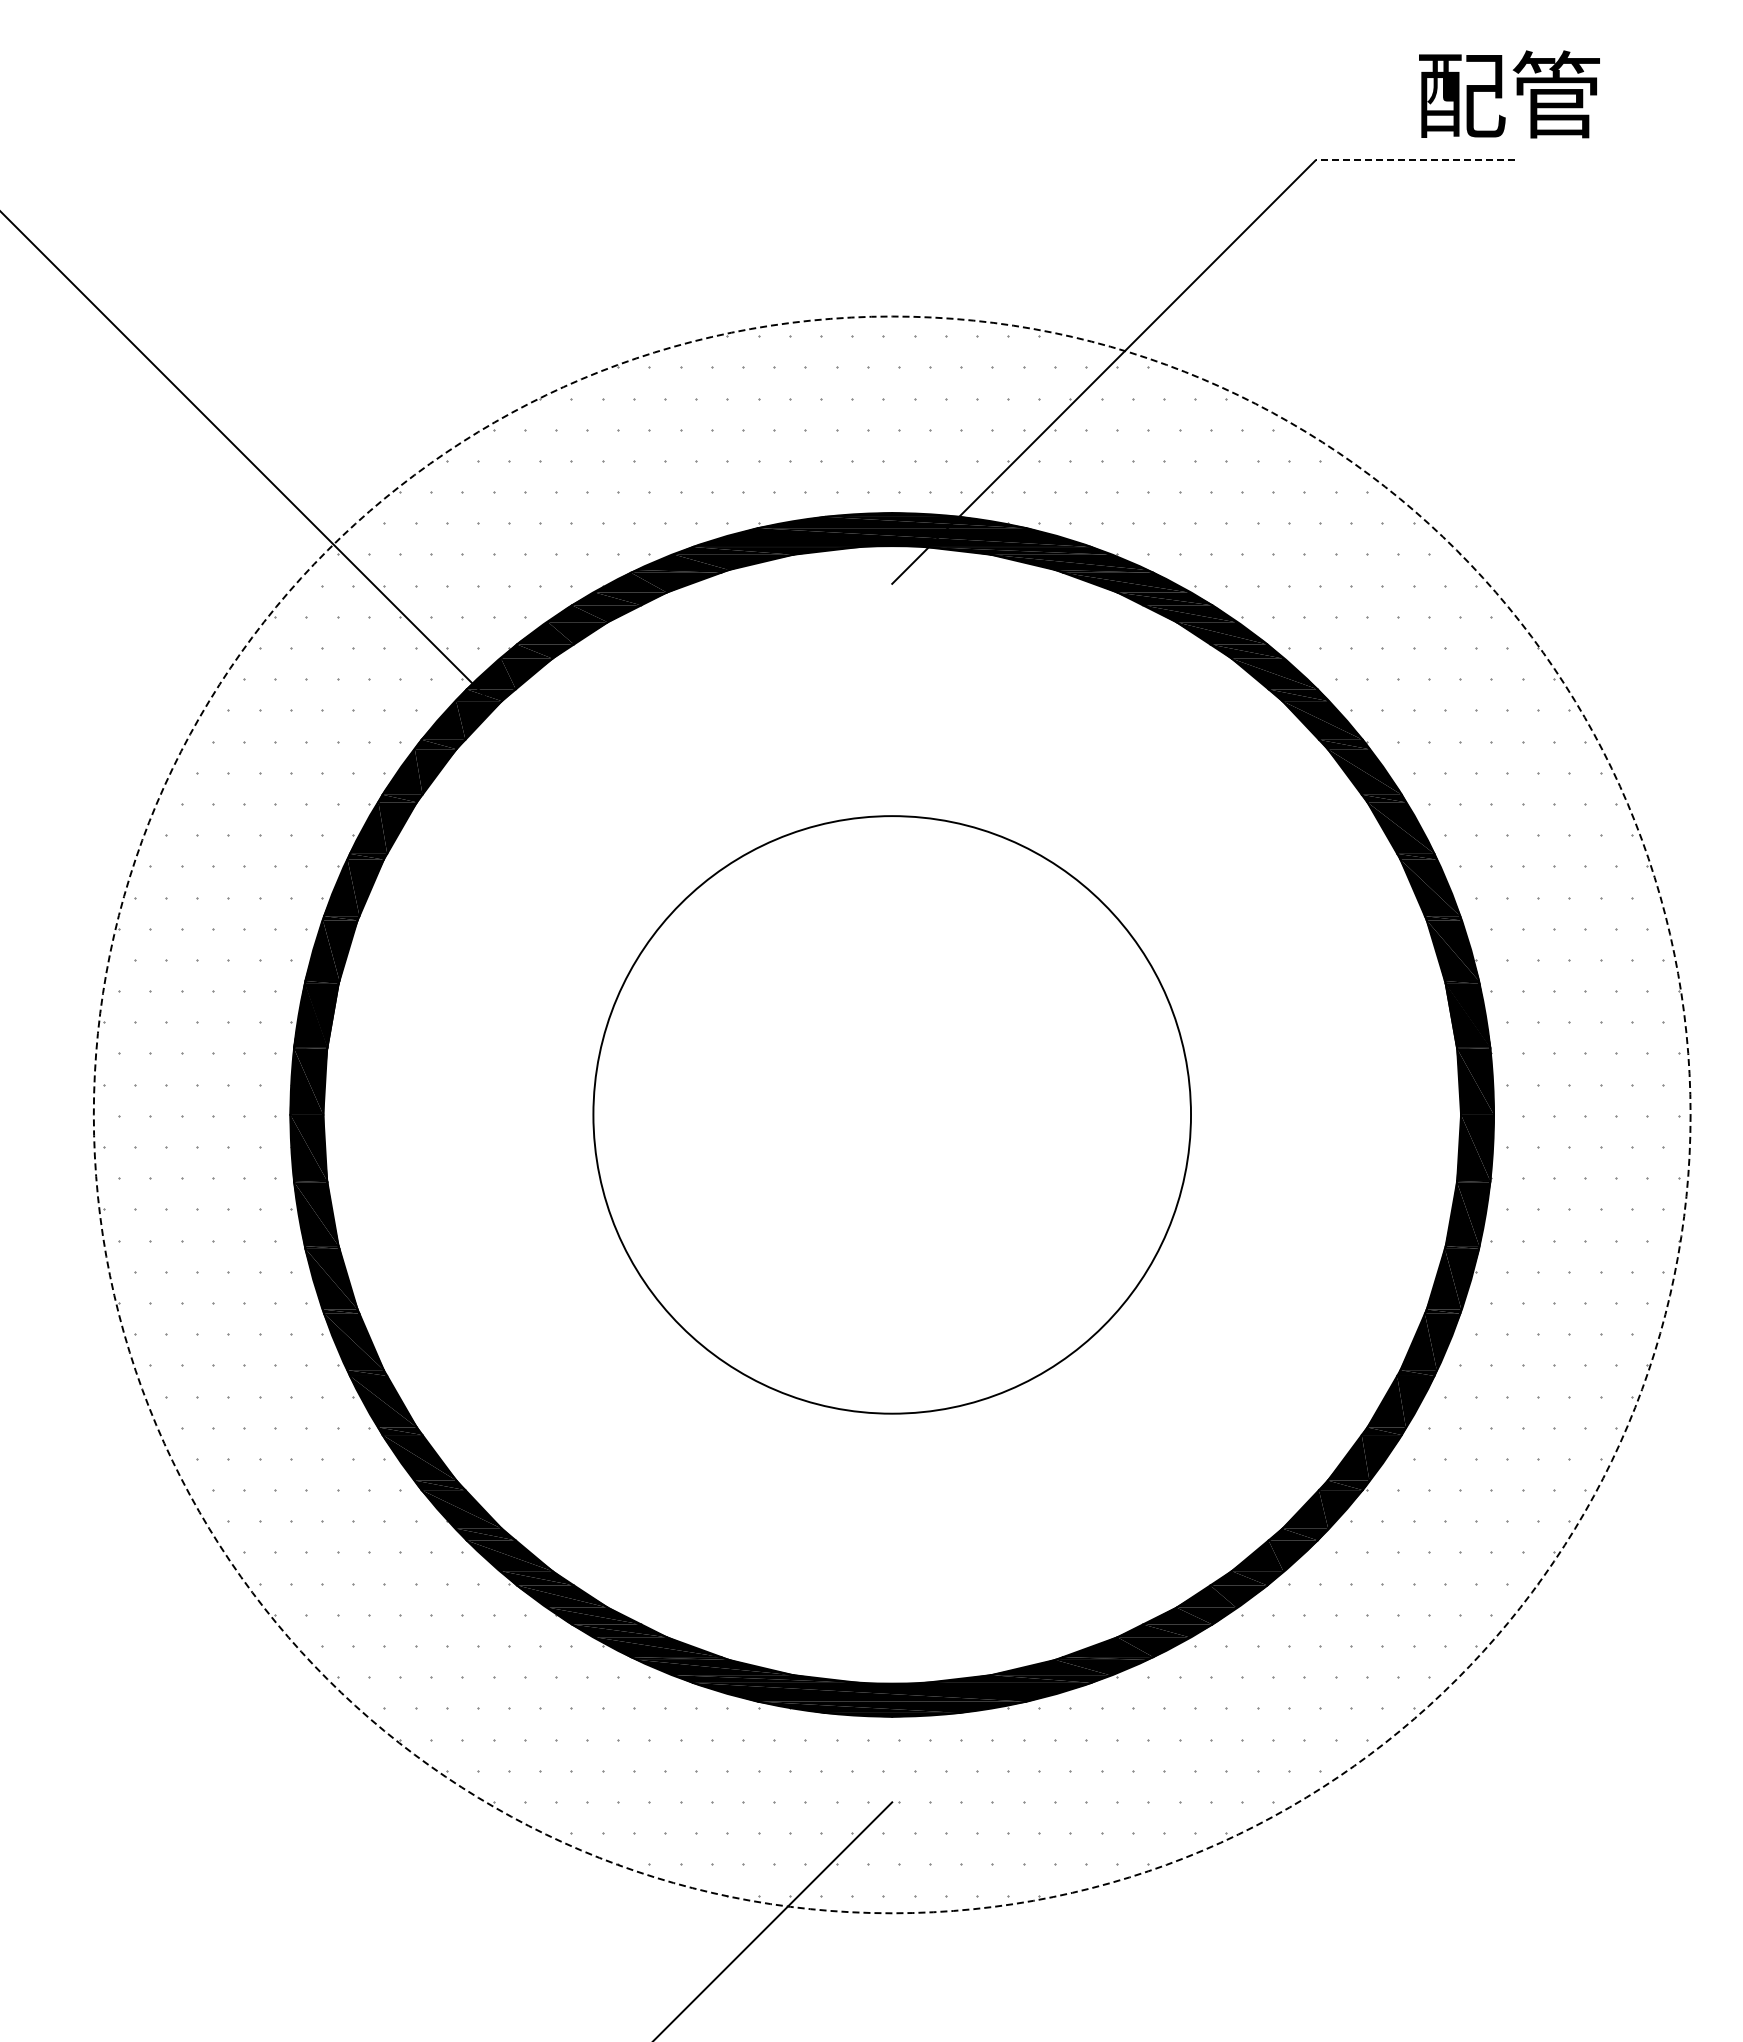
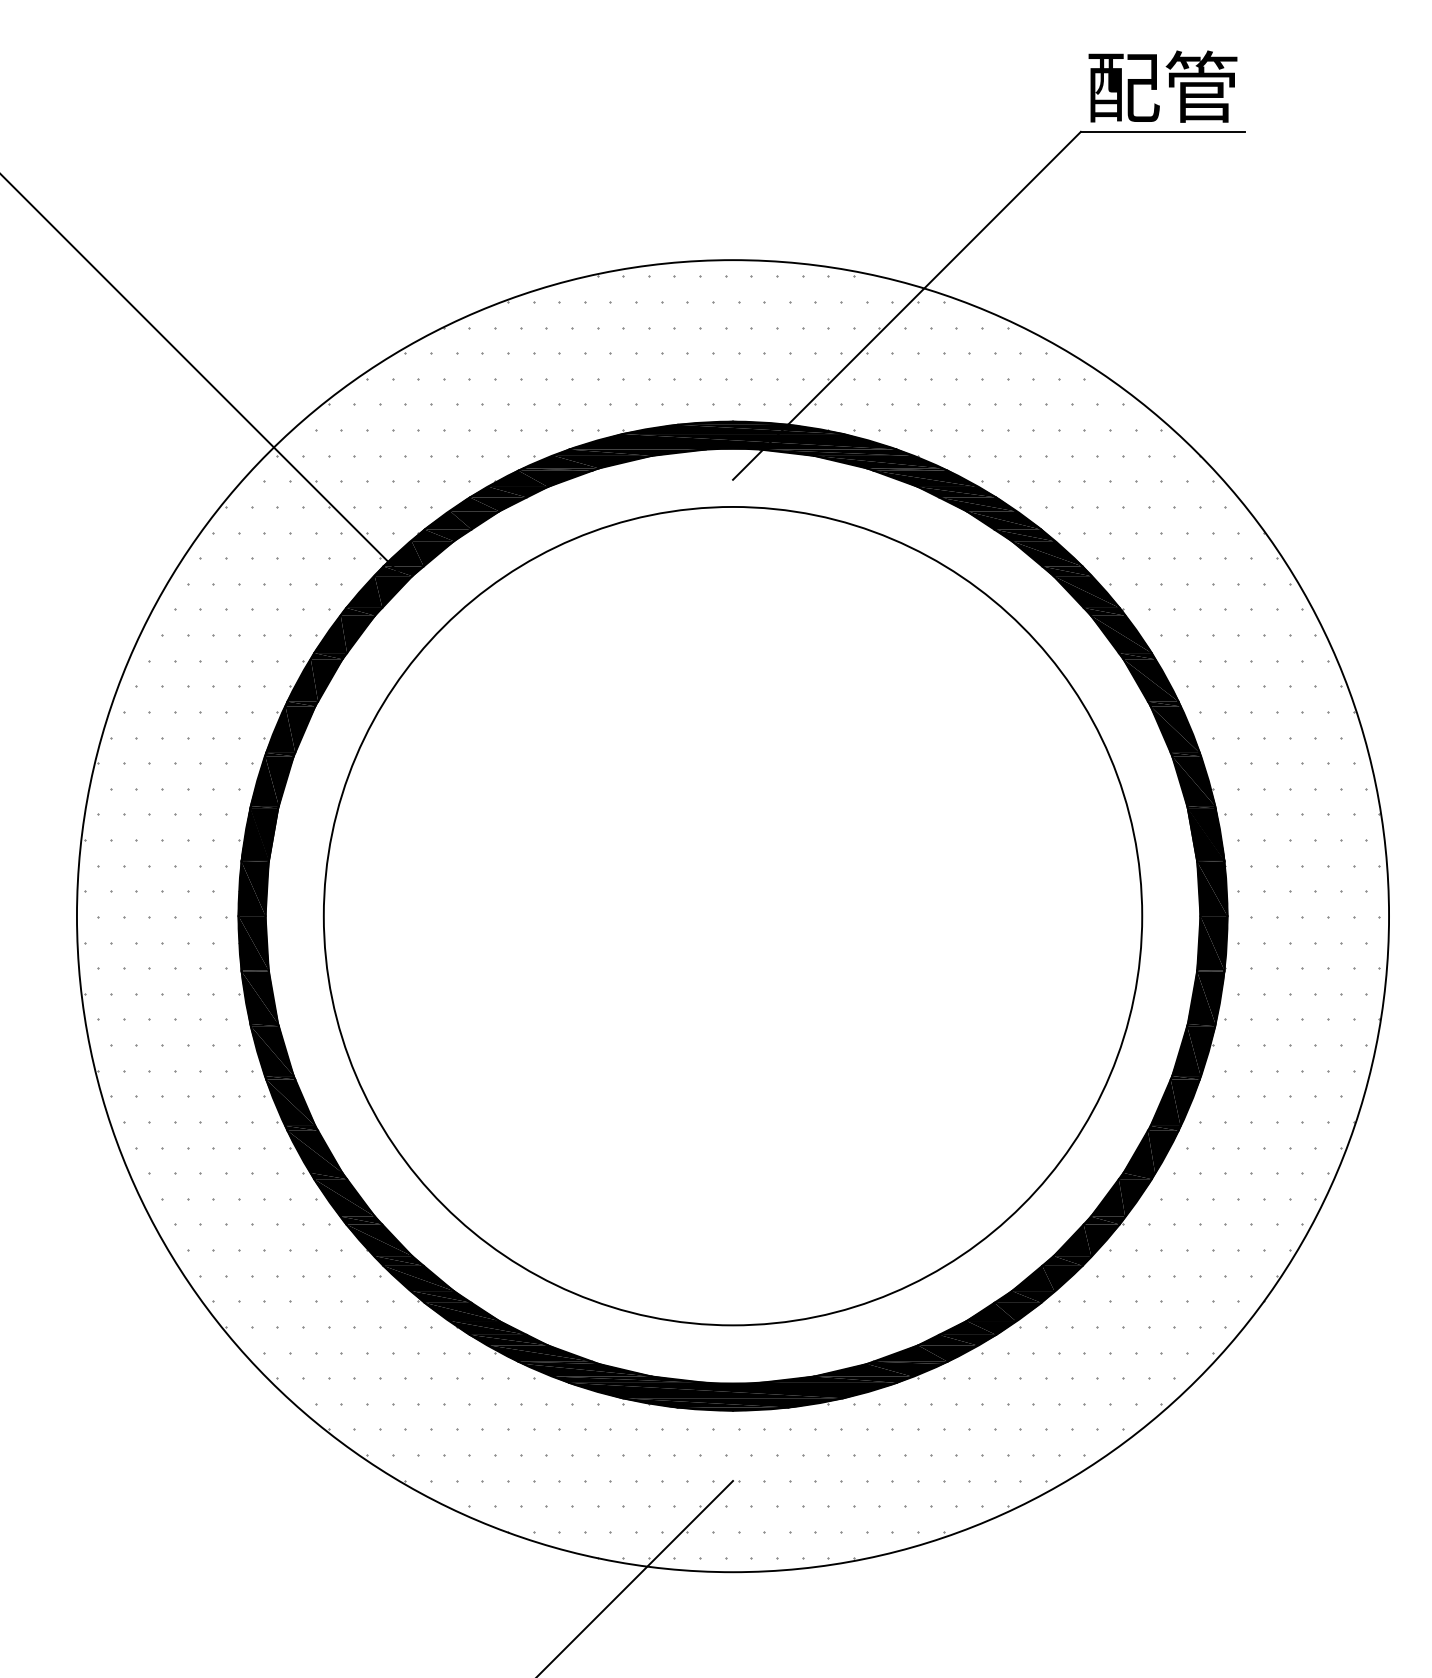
text: (1509, 94) -> (1163, 86), moved
line: (1415, 160) -> (1163, 131), dashed -> solid
circle: (891, 1114) -> (732, 915), dashed -> solid
circle: (892, 1114) -> (733, 915), size x1.67

